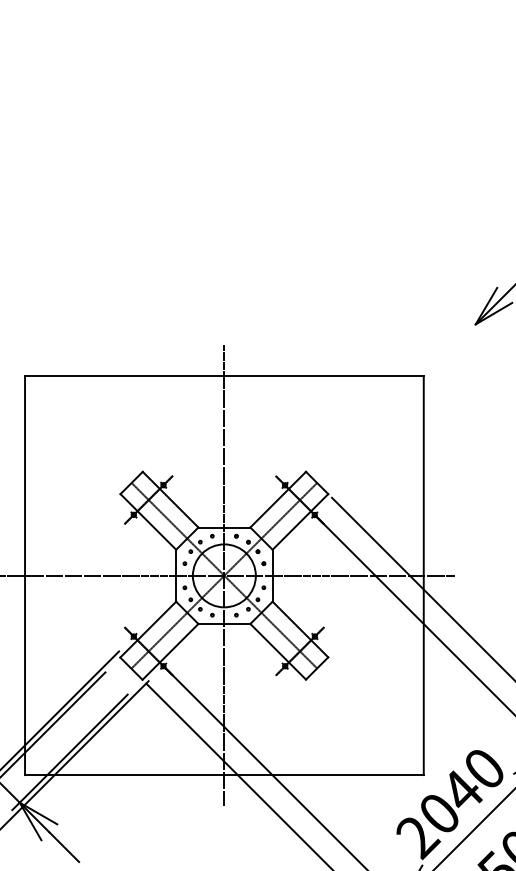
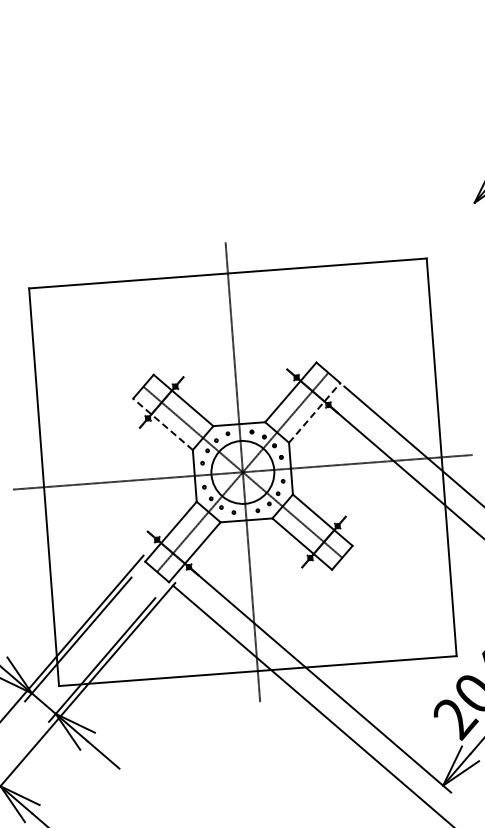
line: (148, 521) -> (163, 423), solid -> dashed
line: (300, 521) -> (314, 412), solid -> dashed

